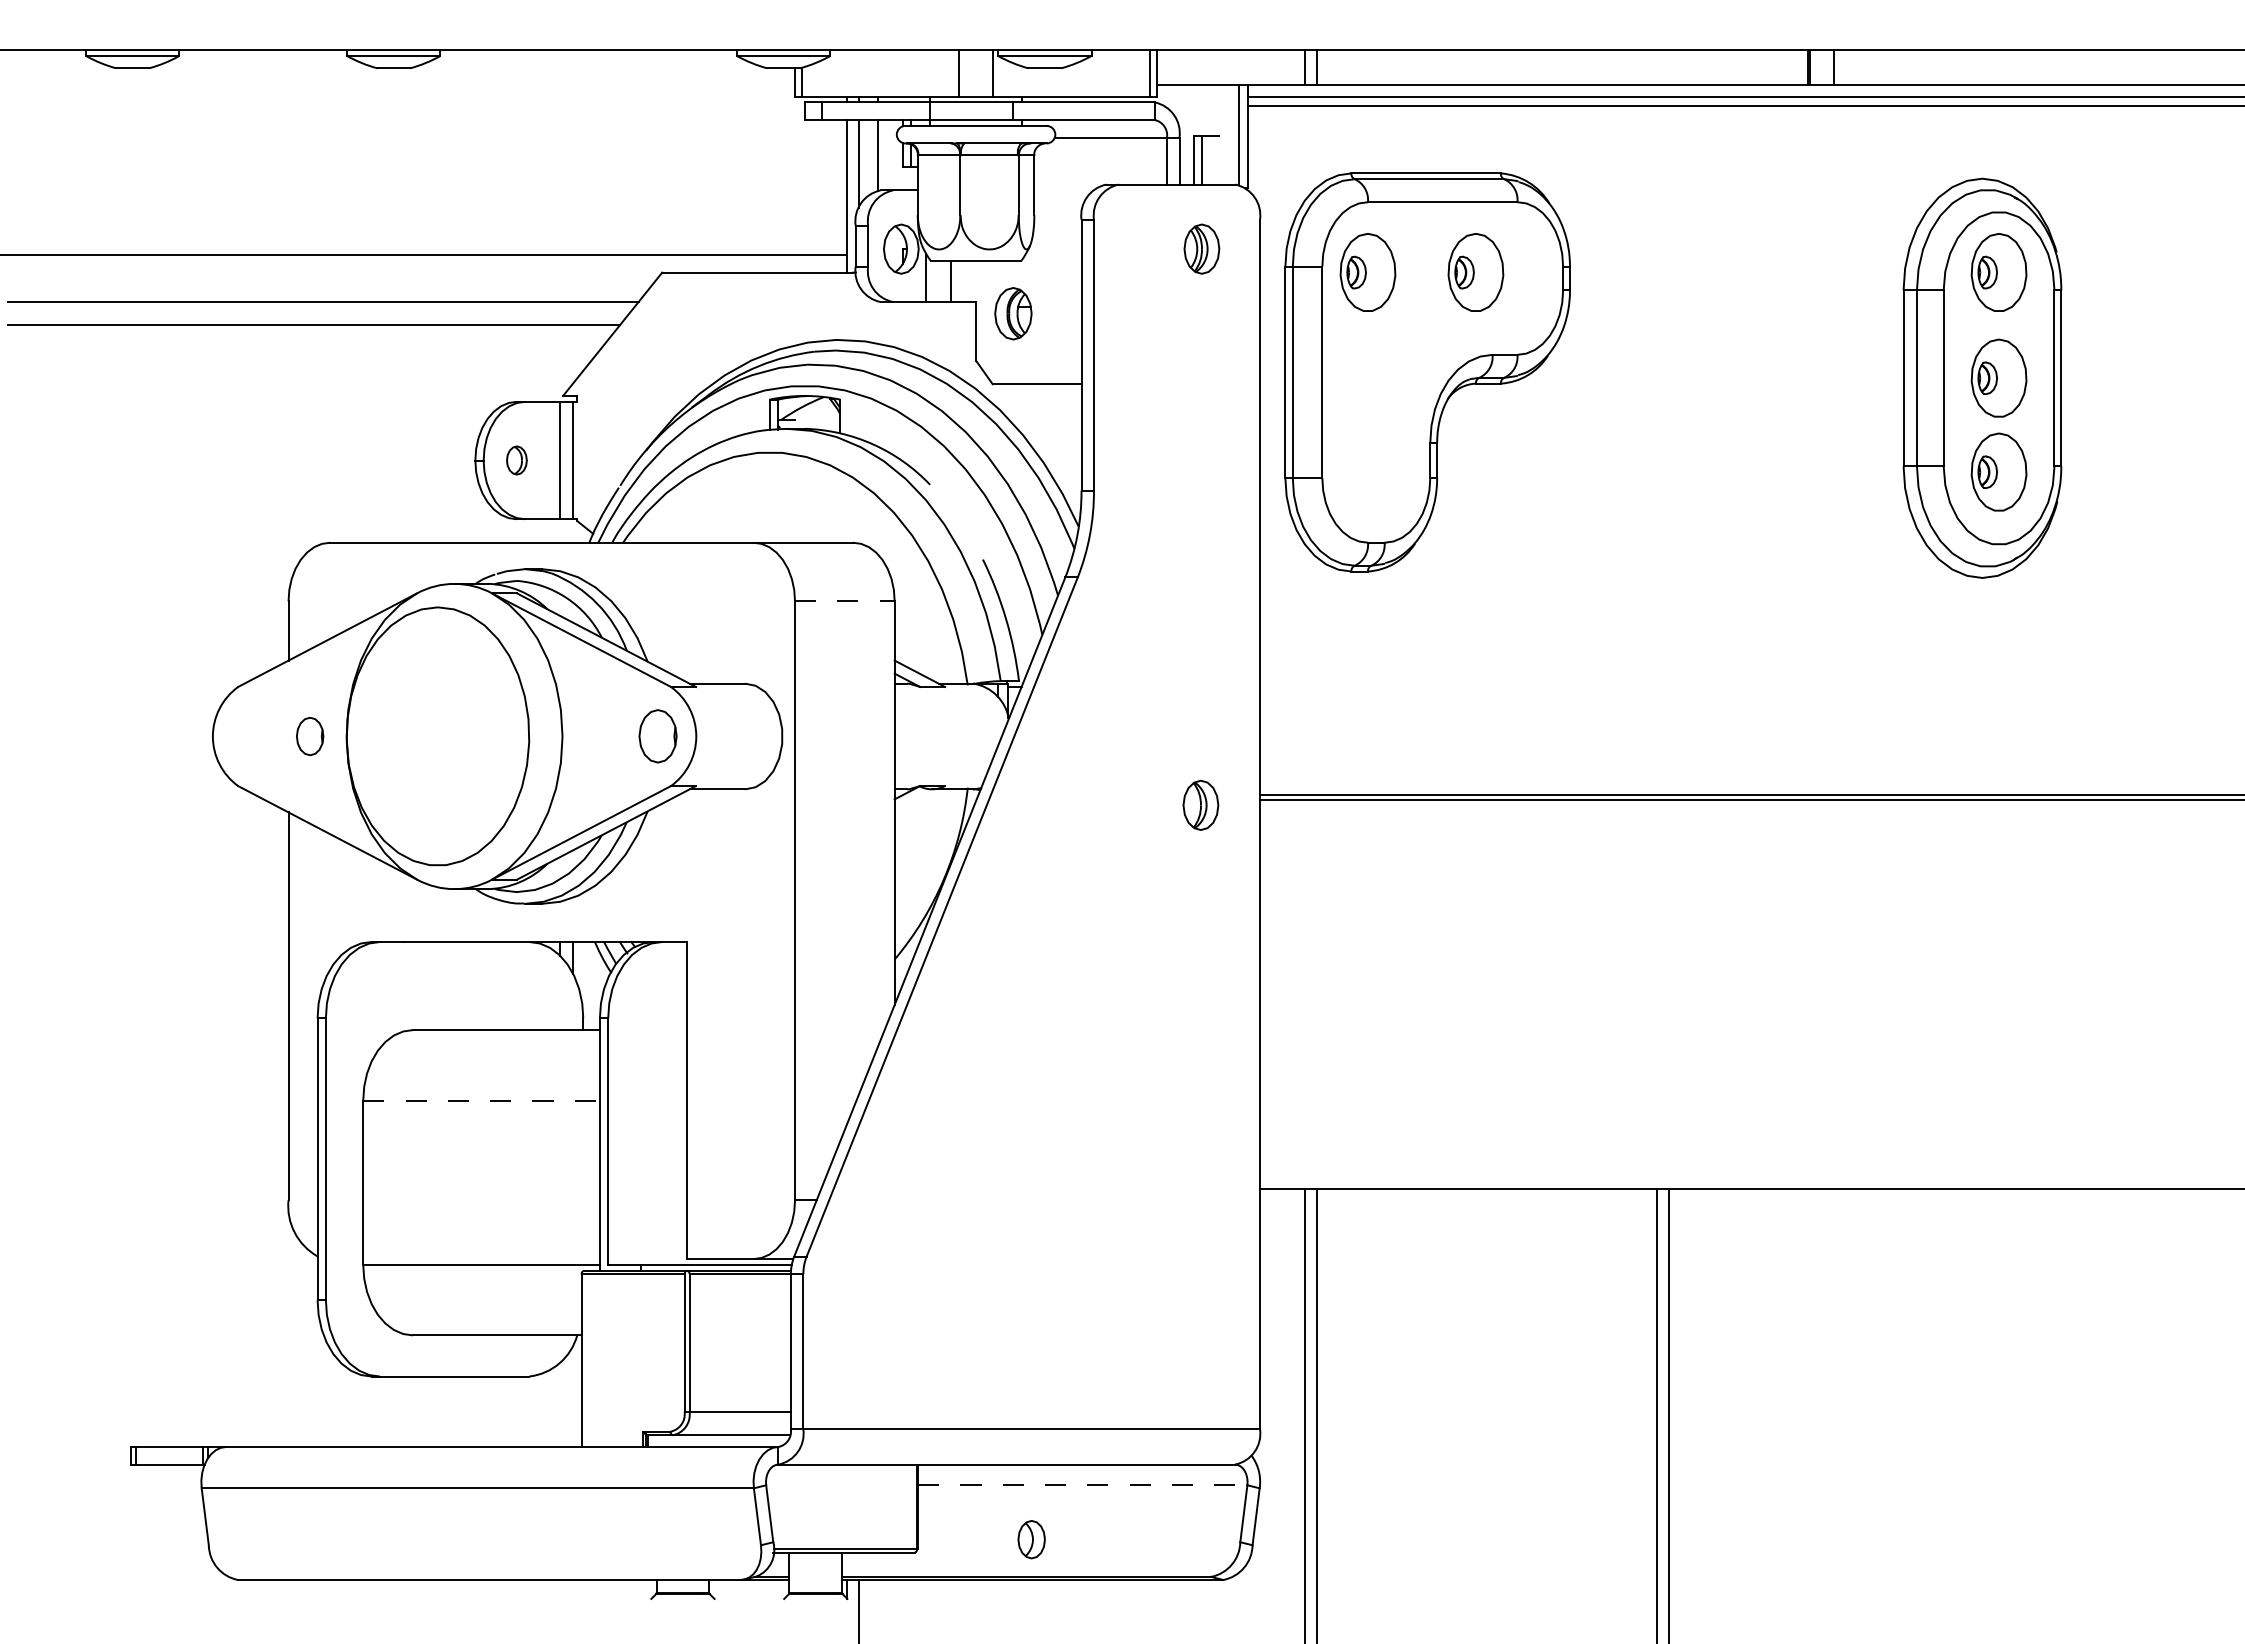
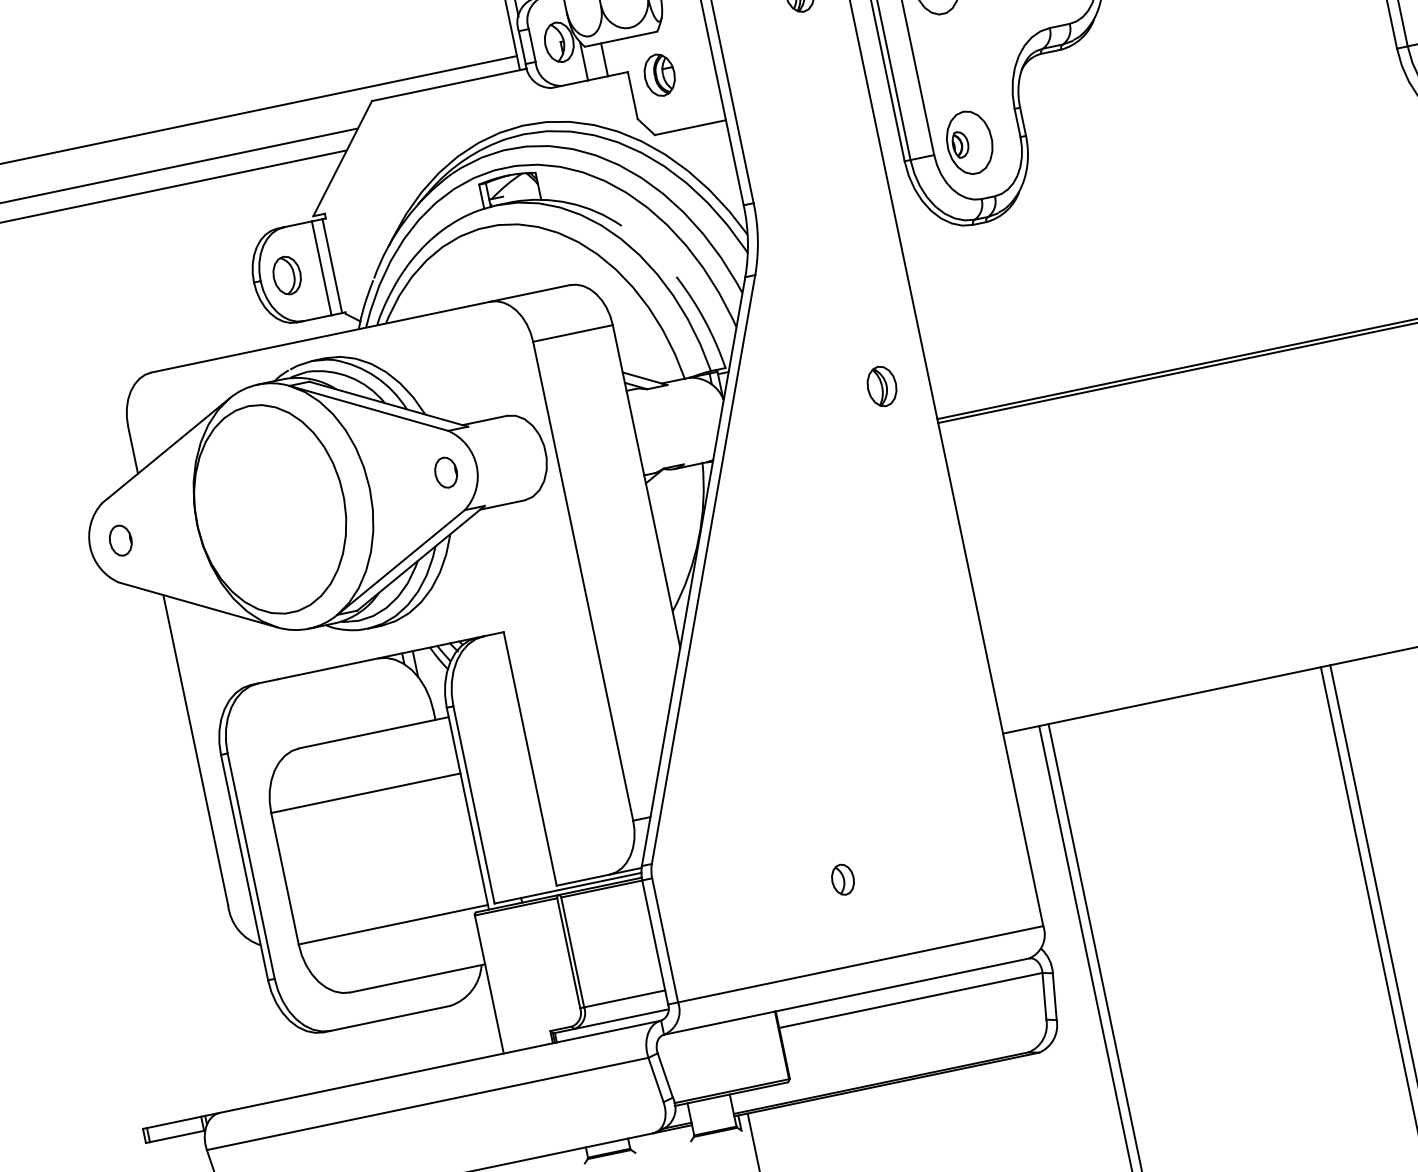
part: (516, 460) -> (286, 275), size x1.67
part: (1367, 471) -> (969, 142), added
line: (844, 601) -> (572, 333), dashed -> solid
part: (310, 736) -> (121, 540), moved
part: (657, 736) -> (445, 472), size x0.71
part: (1200, 804) -> (881, 385), moved
line: (482, 1100) -> (366, 793), dashed -> solid
line: (1082, 1485) -> (910, 1000), dashed -> solid
part: (1031, 1539) -> (842, 879), moved

